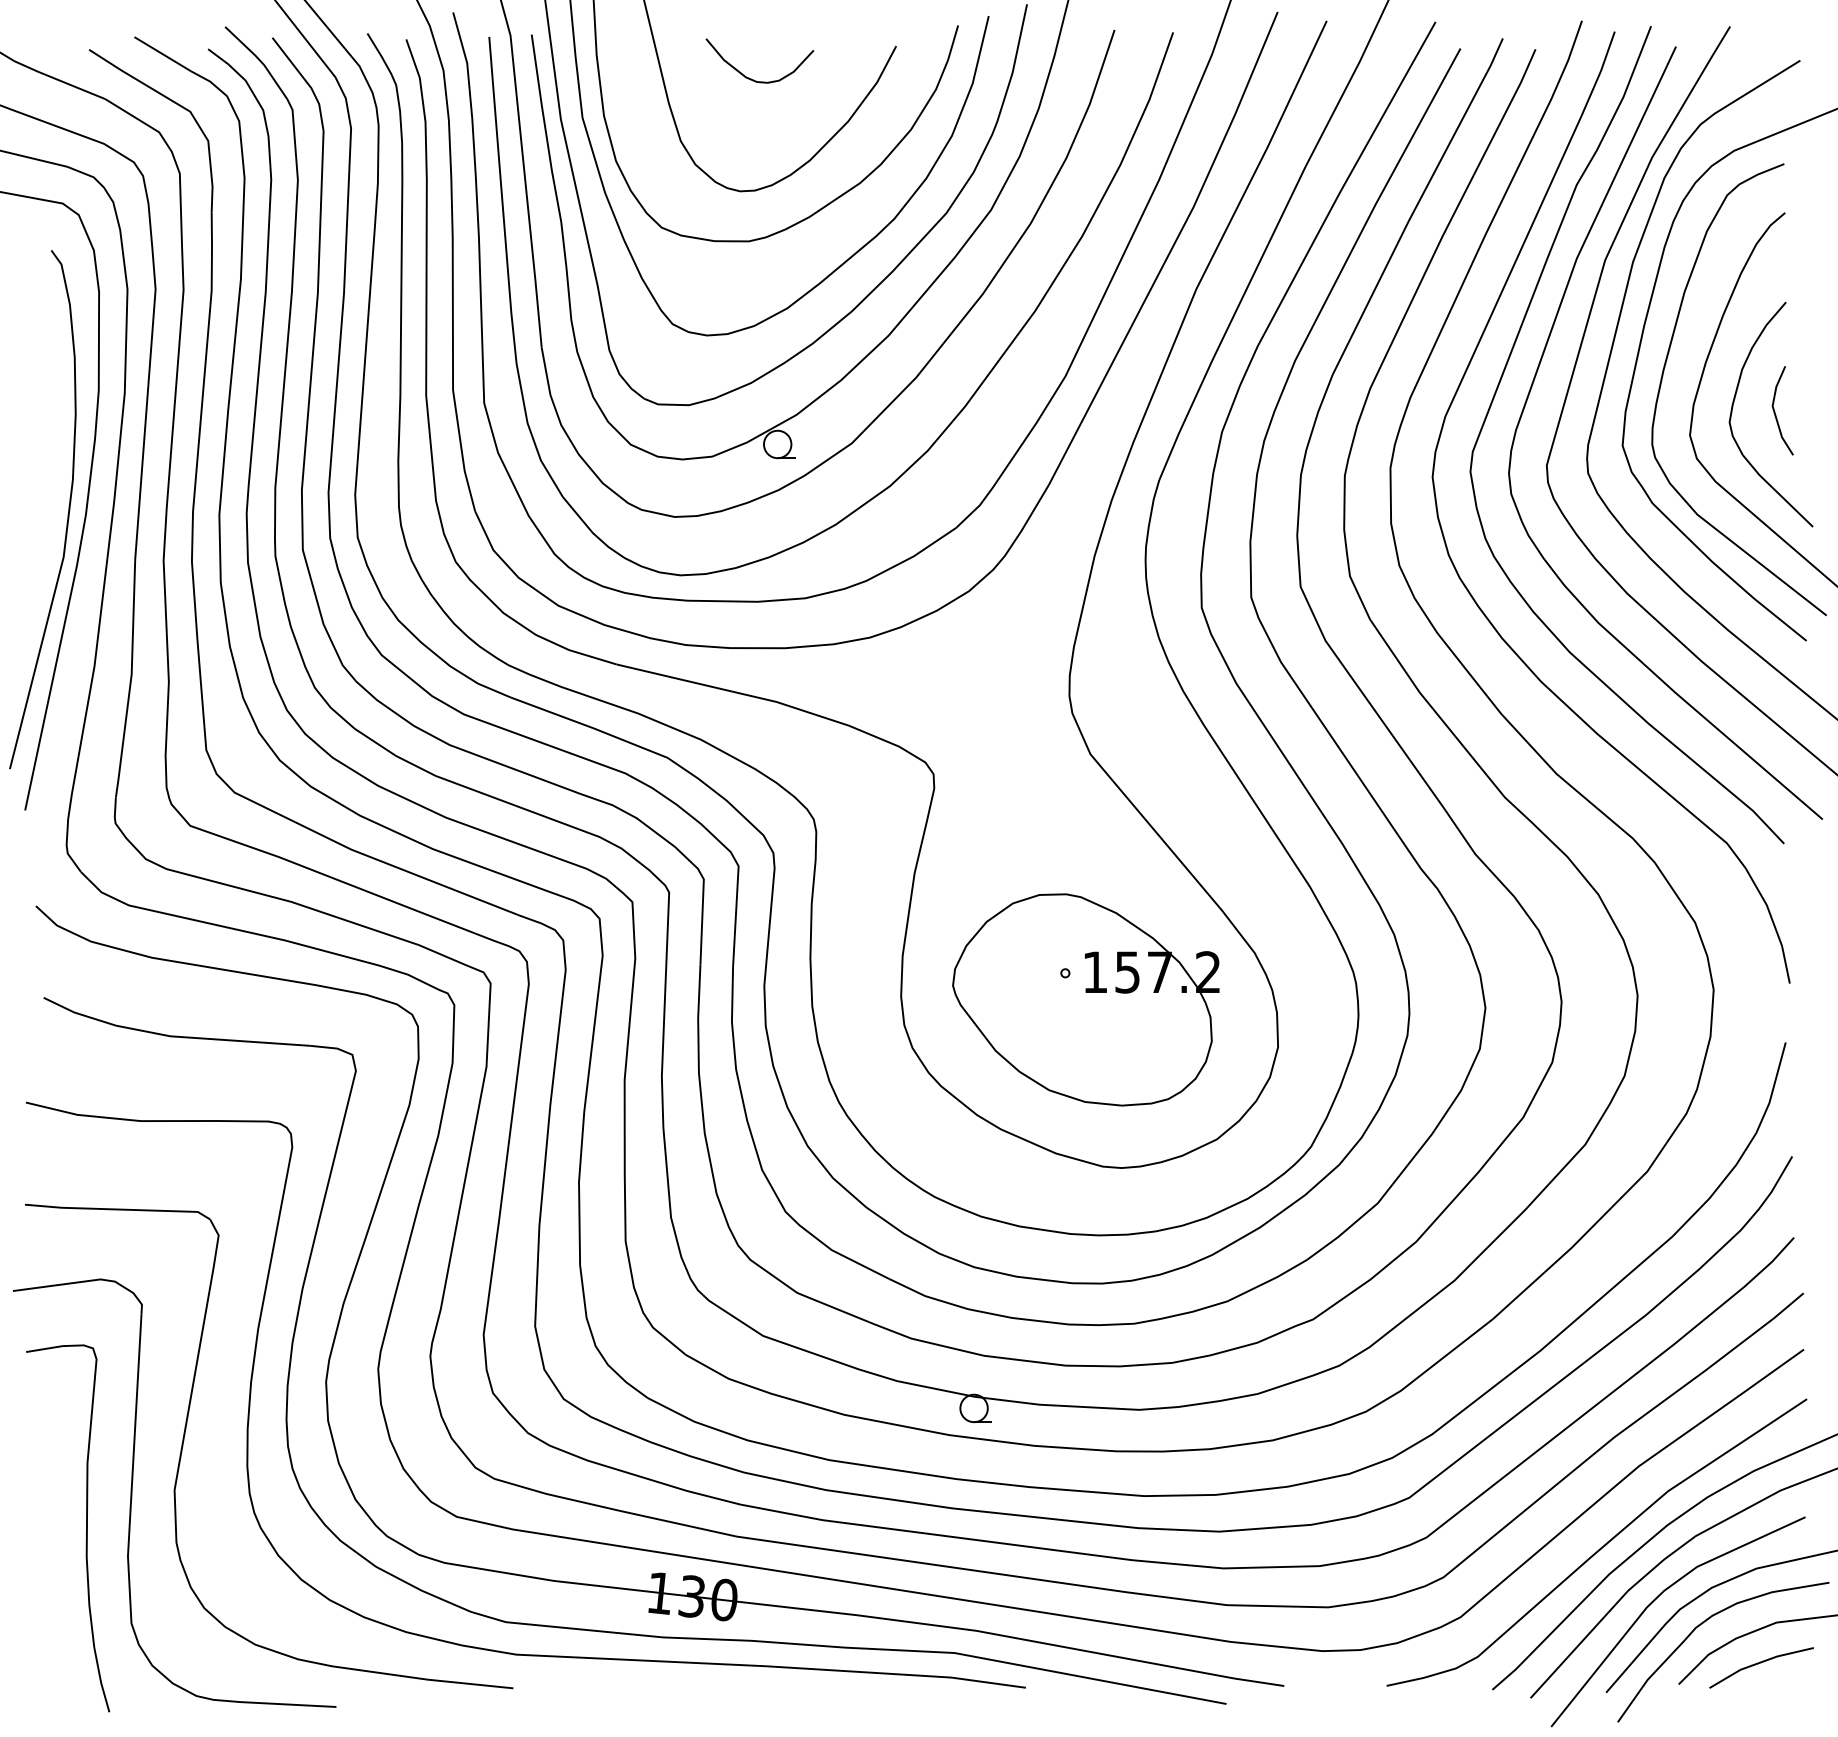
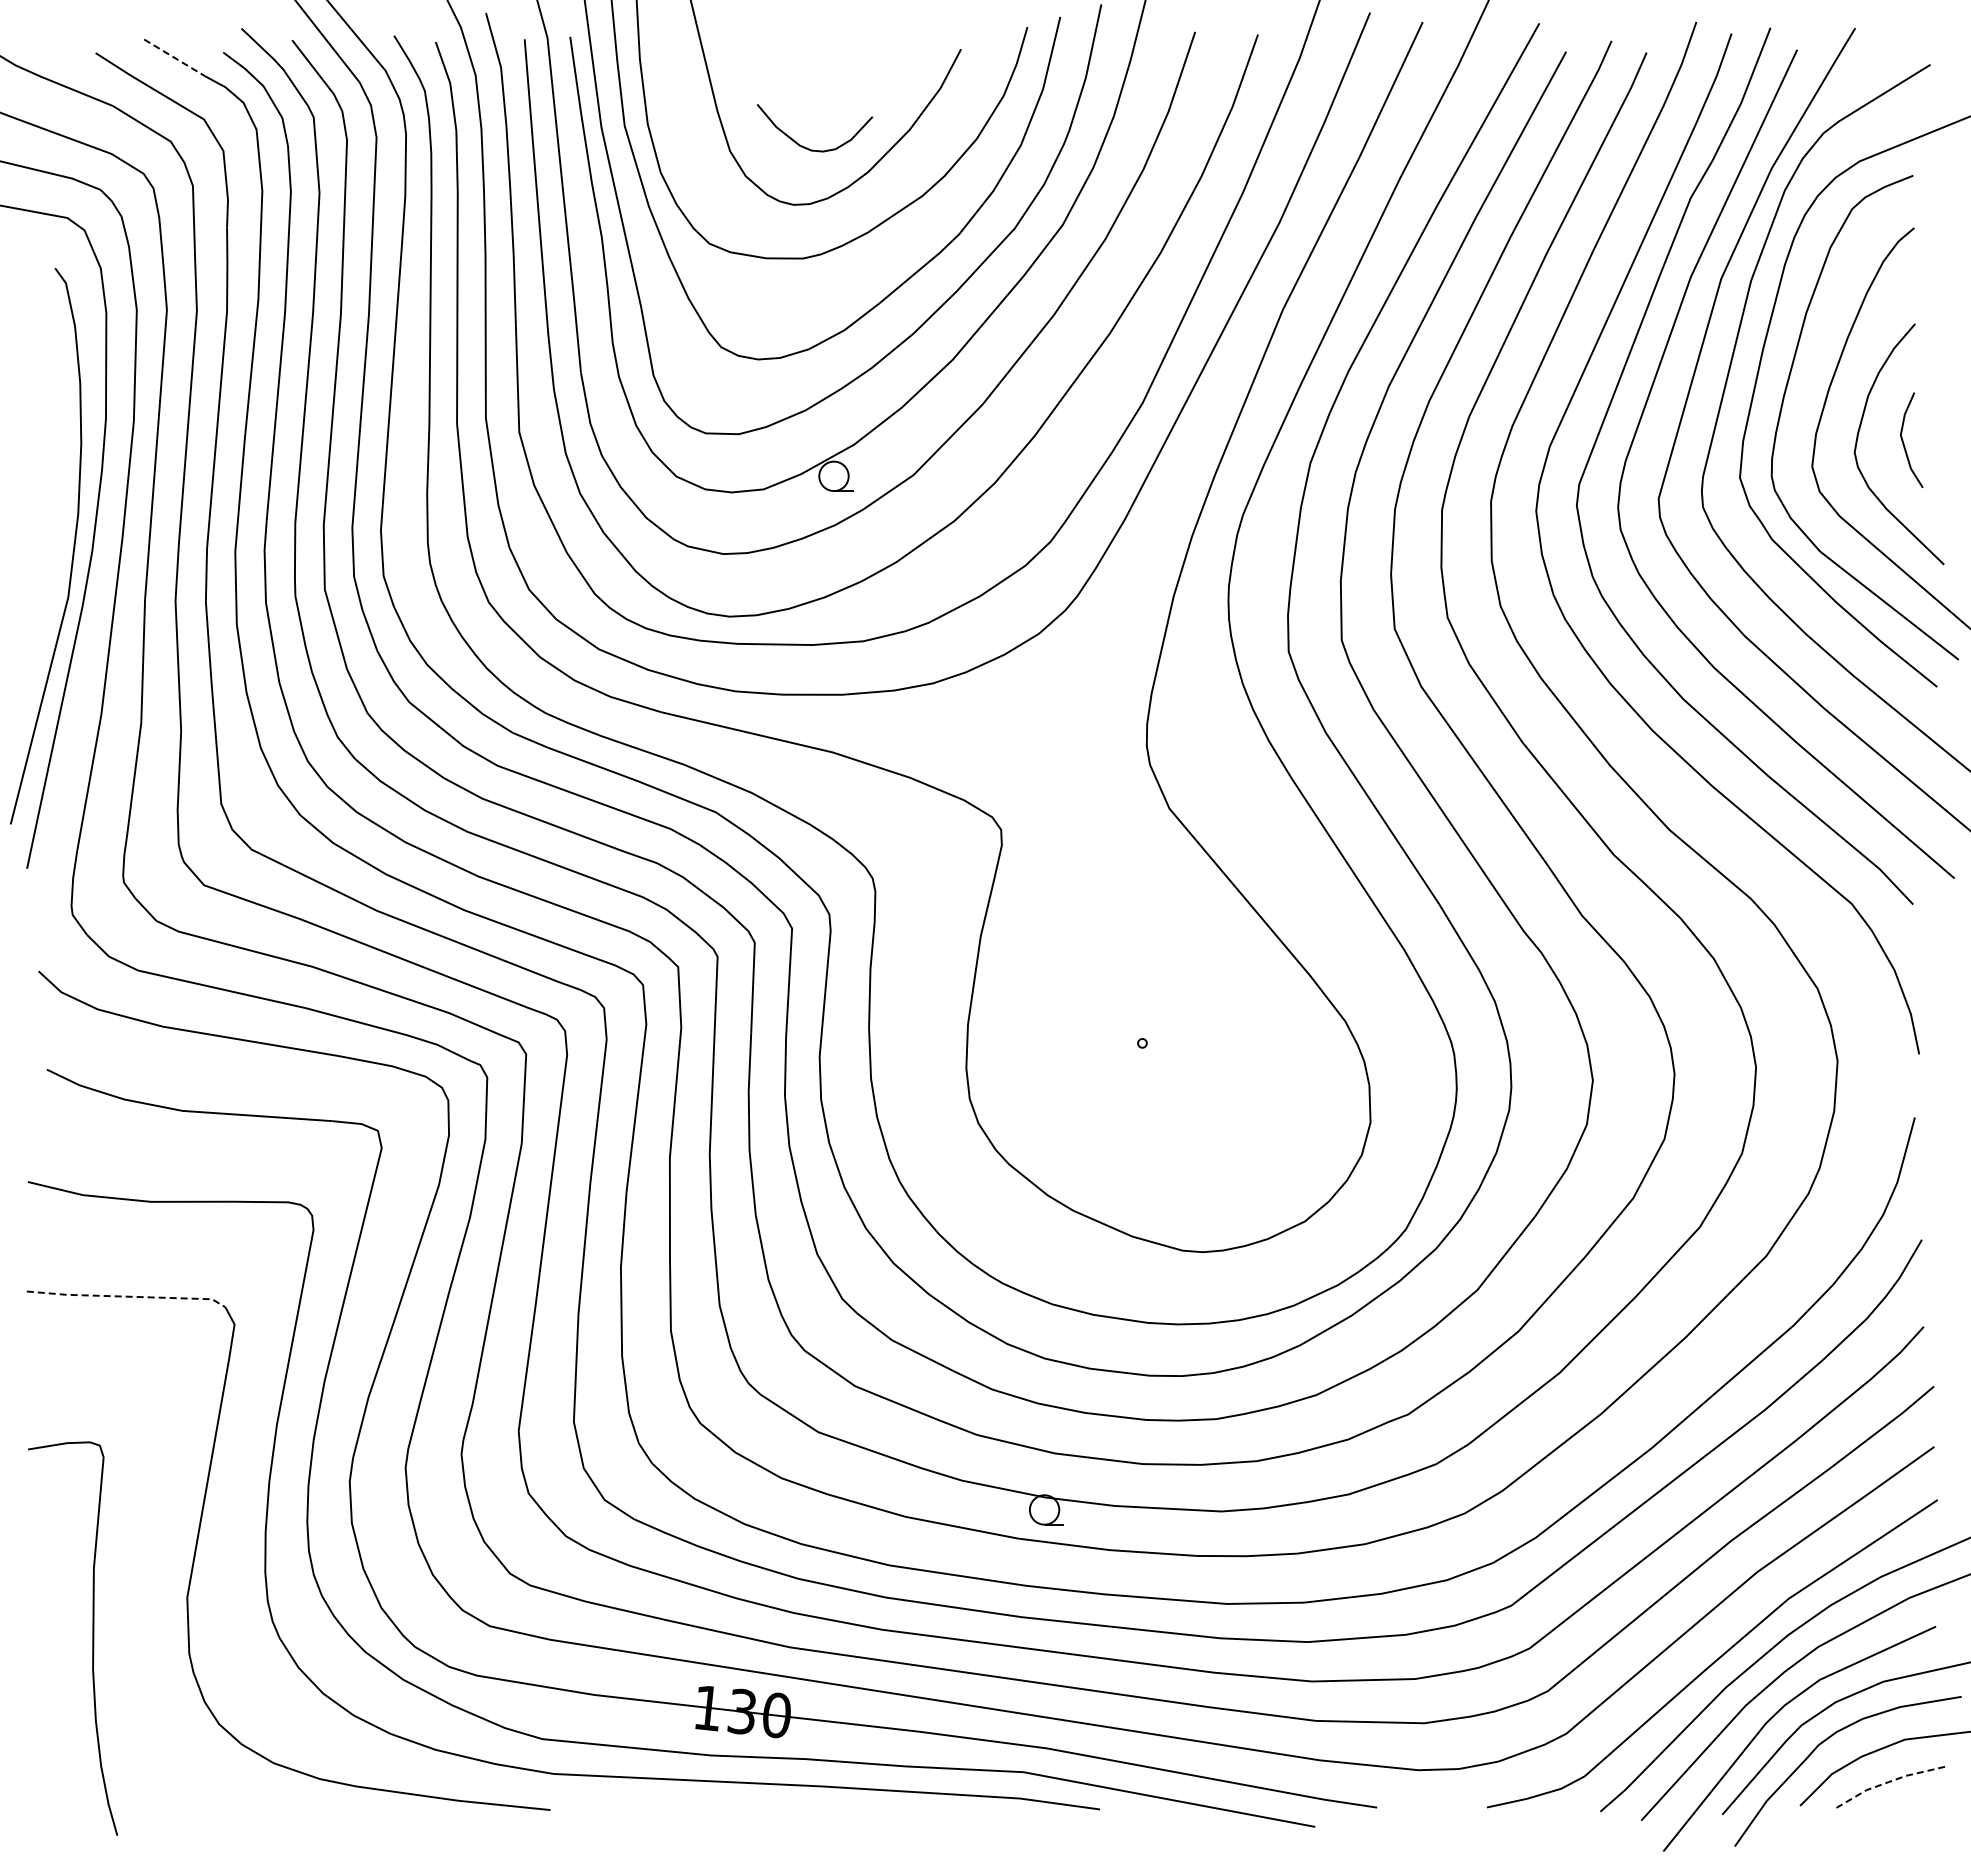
line: (162, 53) -> (174, 57), solid -> dashed
curve: (752, 79) -> (807, 147), moved
part: (1085, 999) -> (1164, 1071), removed
line: (118, 1209) -> (127, 1296), solid -> dashed
part: (132, 1491) -> (142, 1599), removed
line: (1759, 1662) -> (1886, 1782), solid -> dashed

